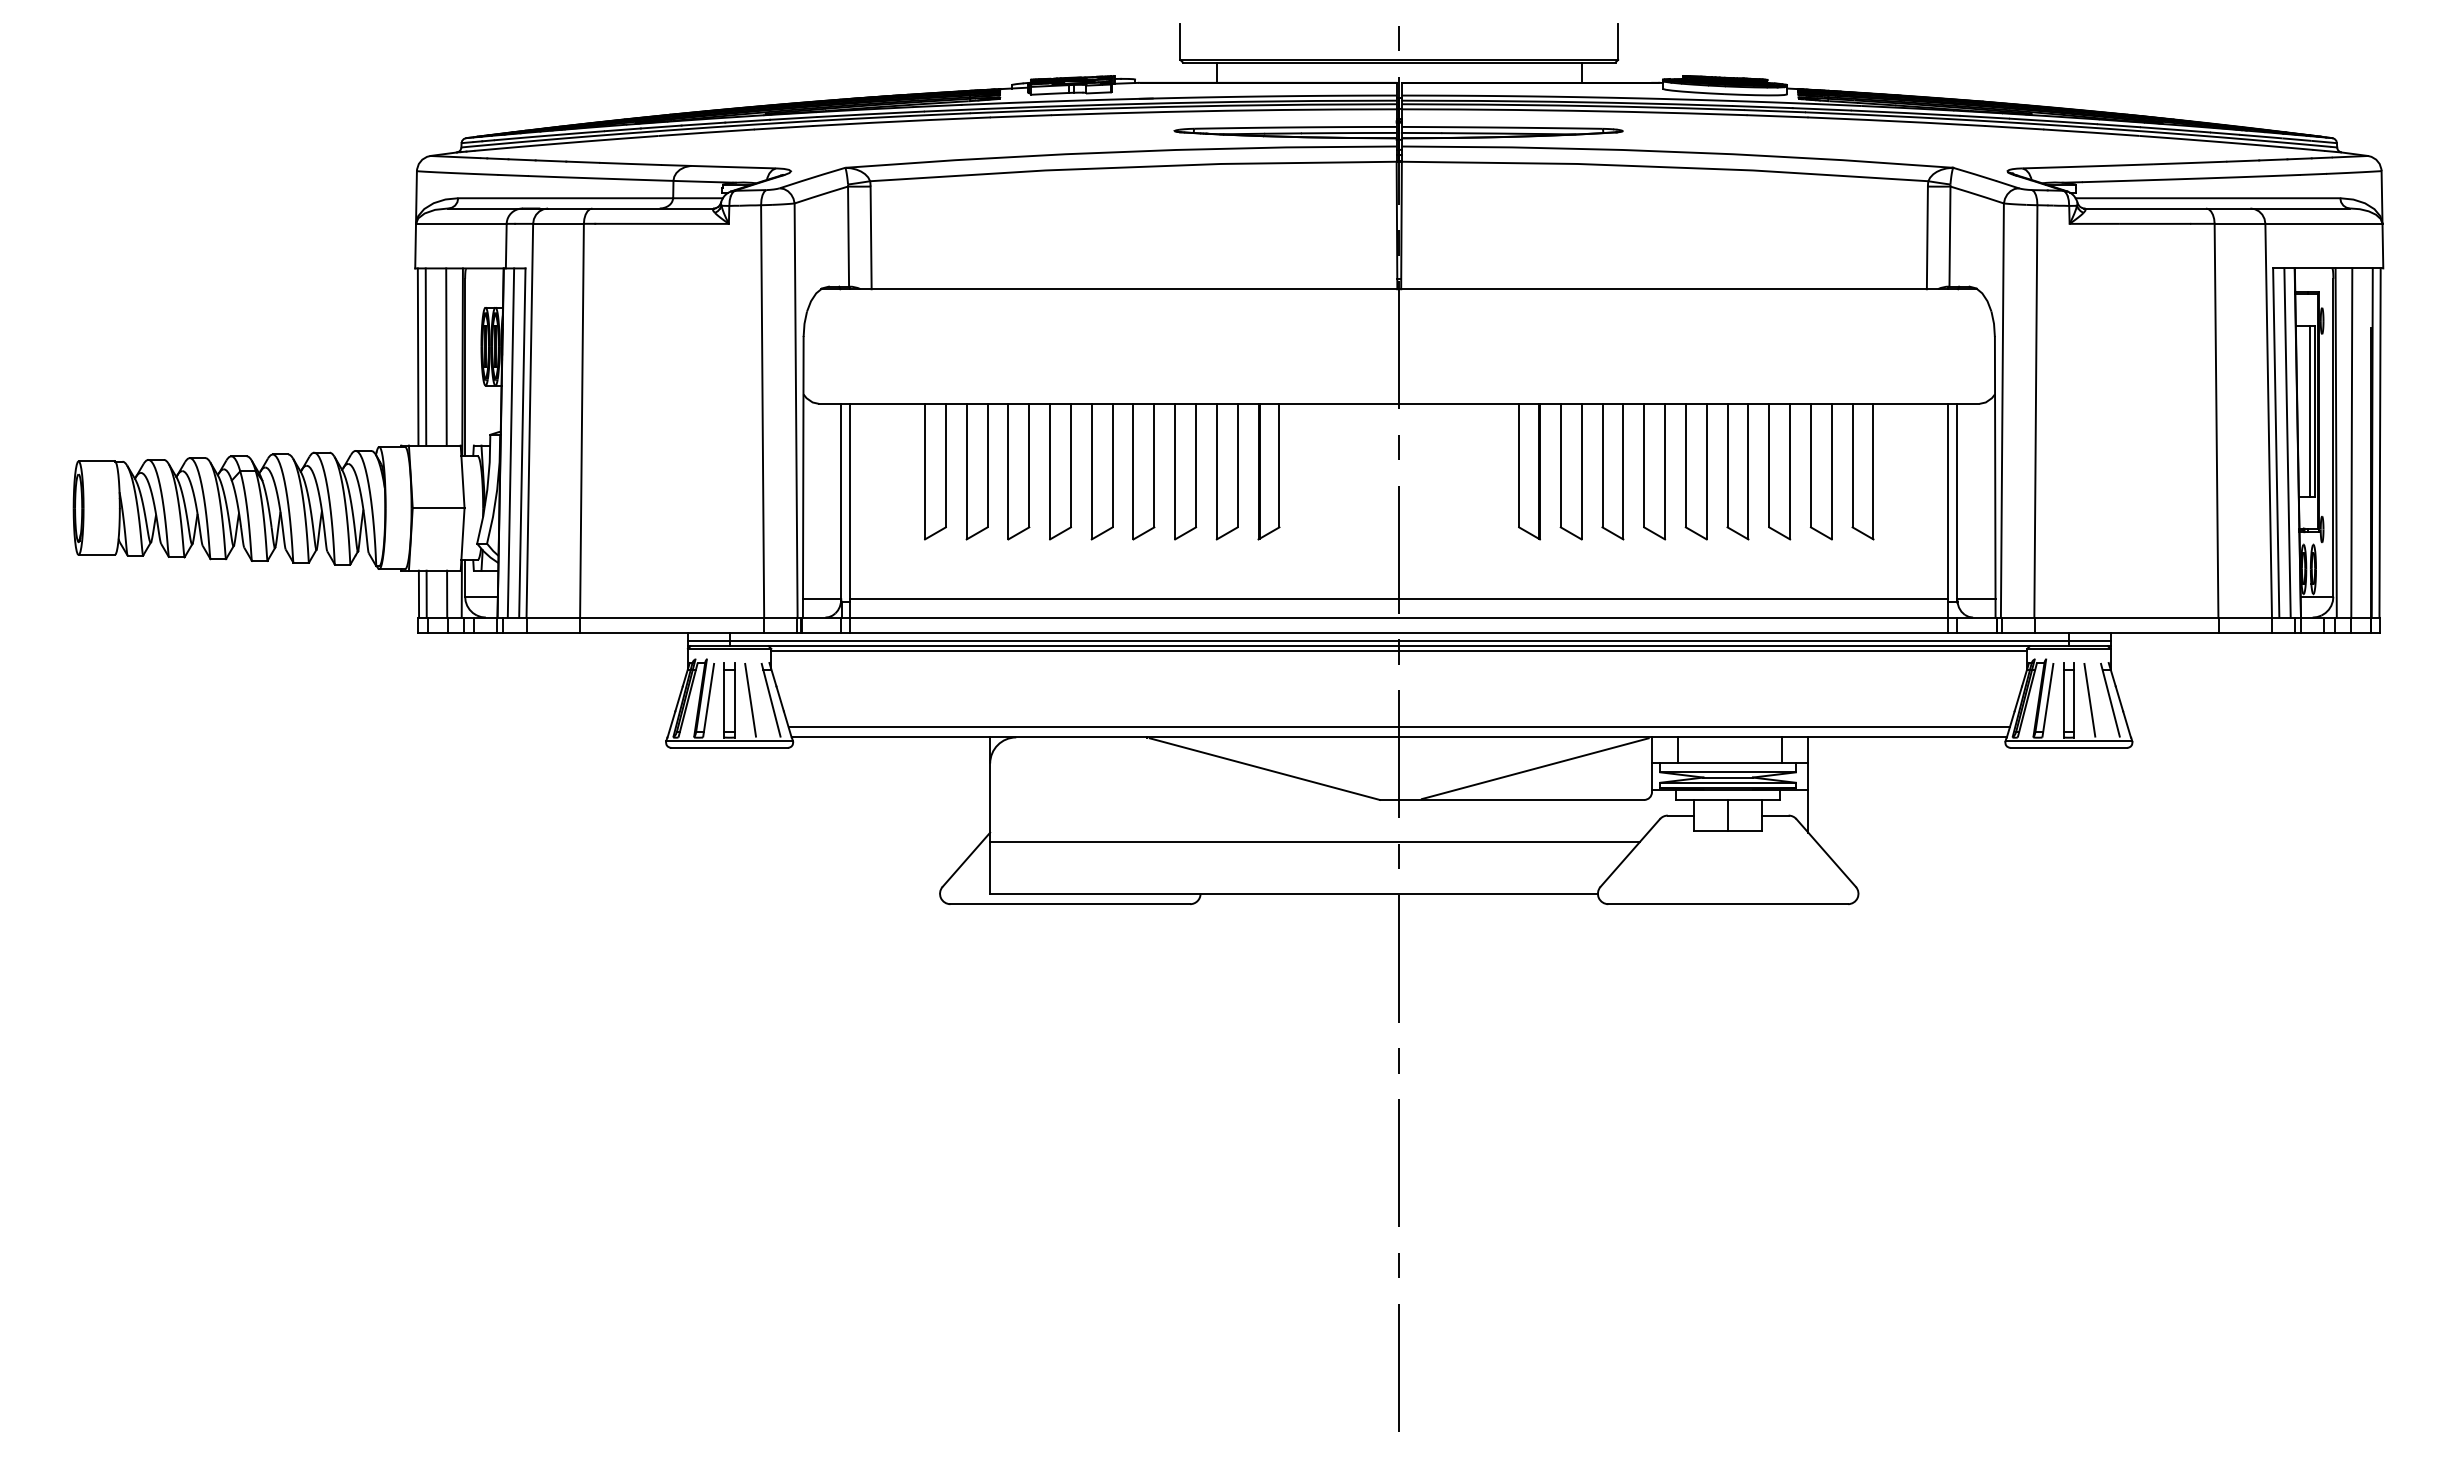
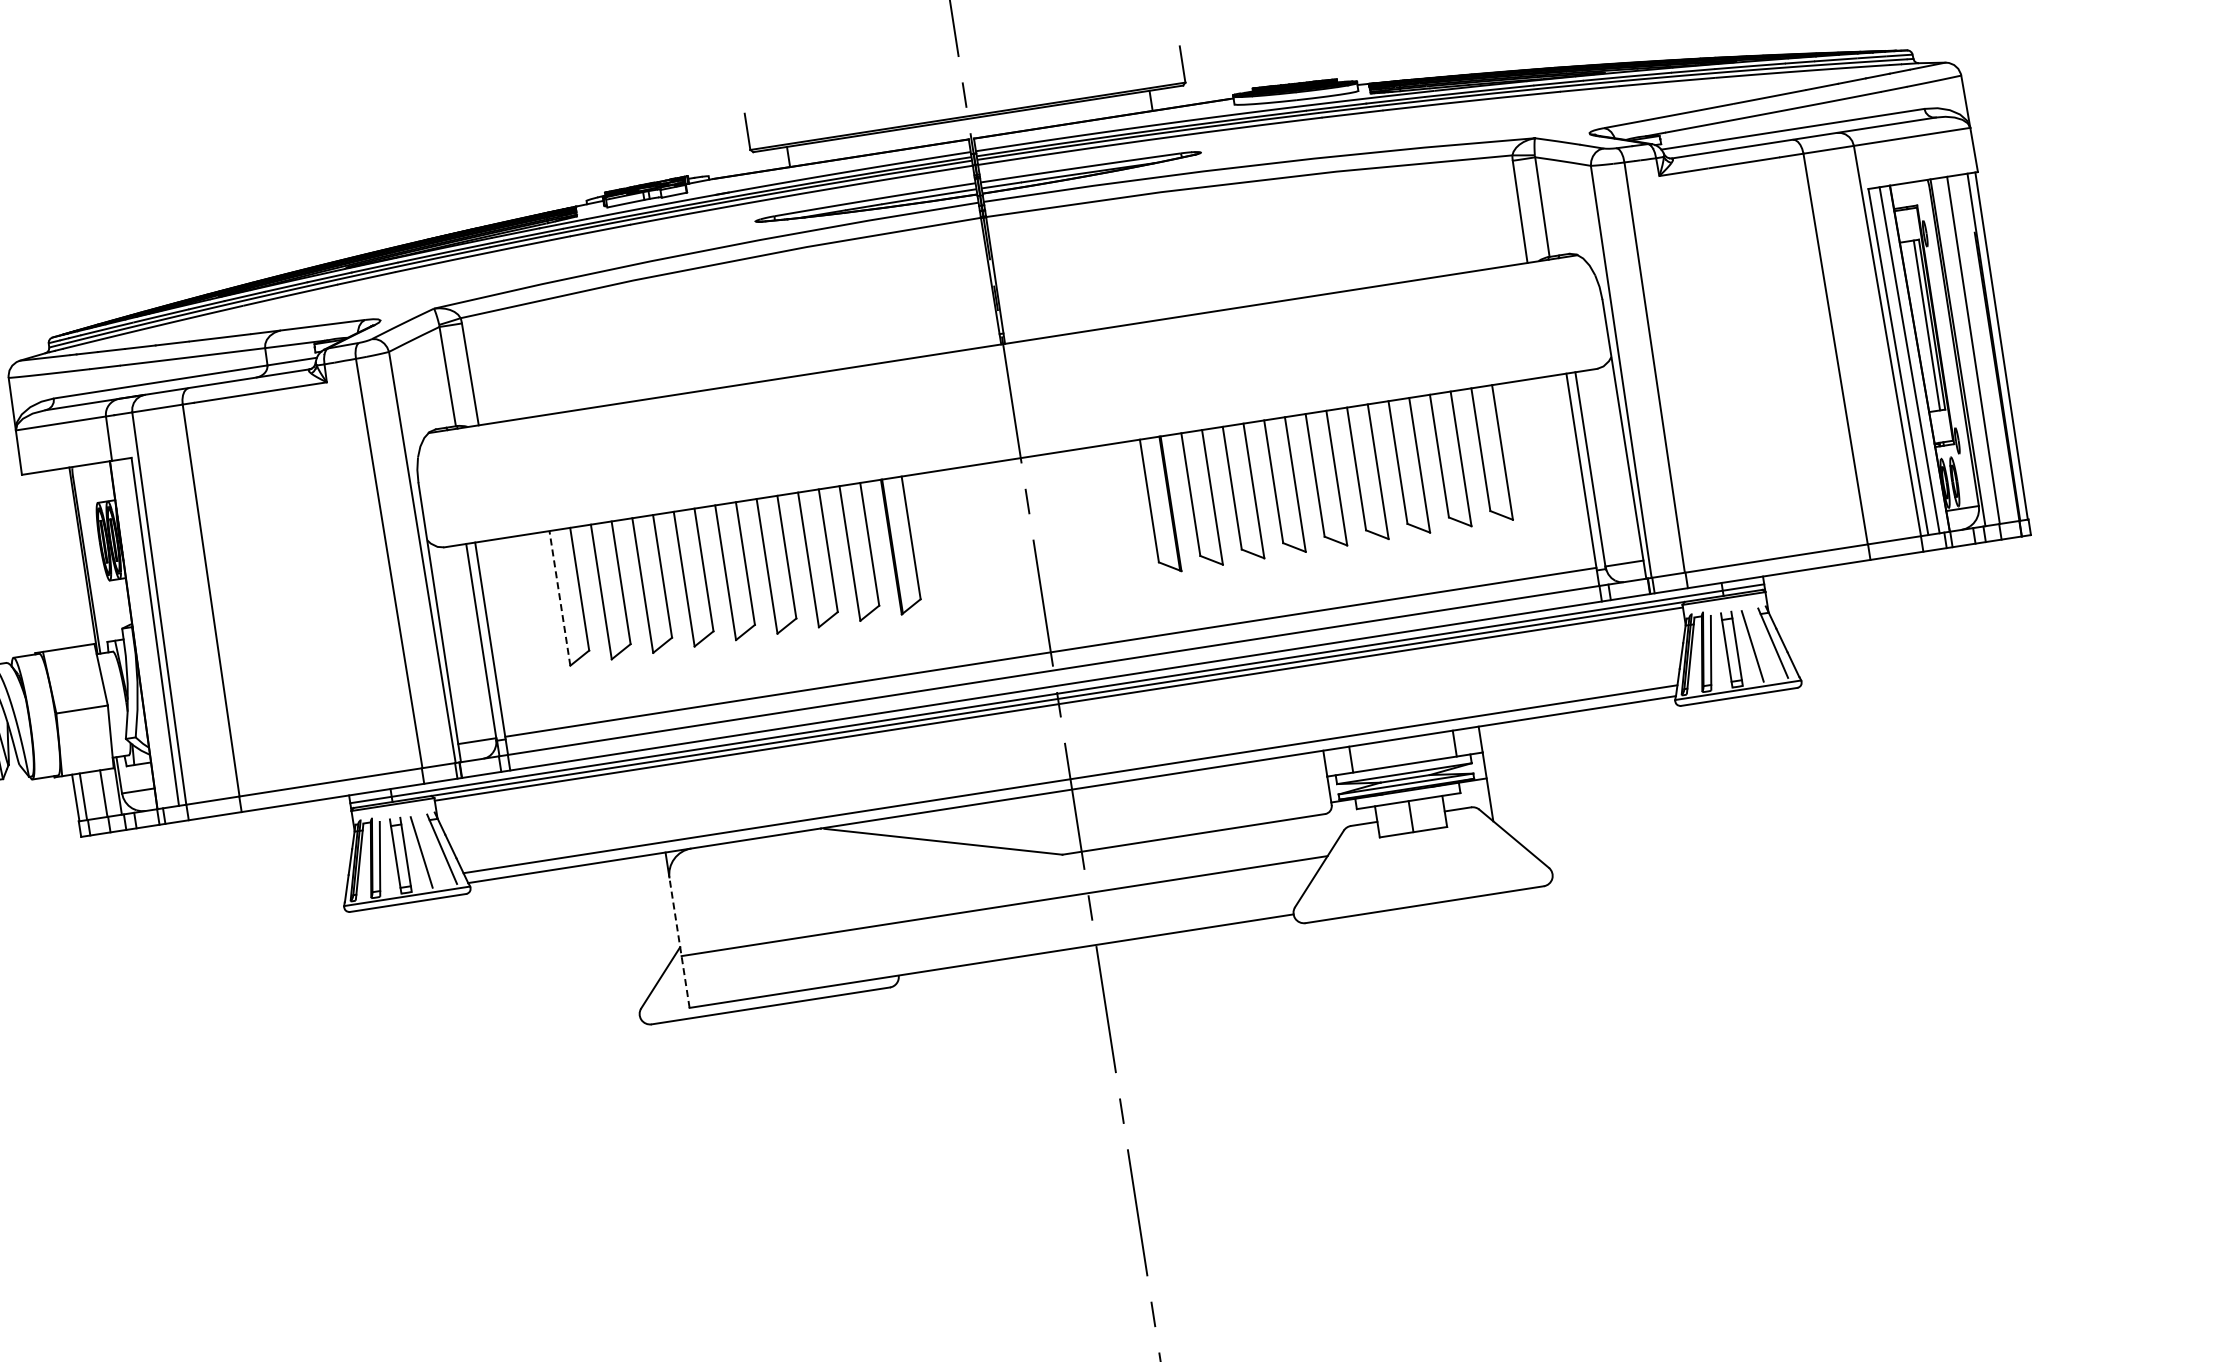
line: (417, 356) -> (37, 562), removed
line: (425, 356) -> (45, 560), removed
line: (446, 356) -> (66, 557), removed
line: (510, 442) -> (143, 633), removed
line: (925, 471) -> (560, 598), solid -> dashed
line: (1534, 768) -> (1211, 799), removed
line: (990, 828) -> (679, 942), solid -> dashed

